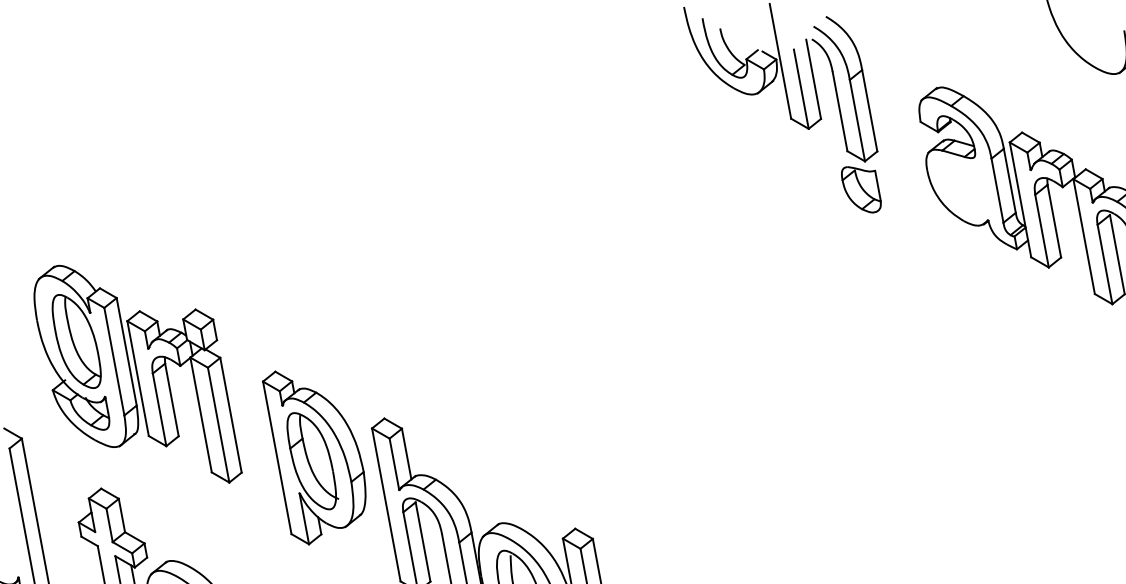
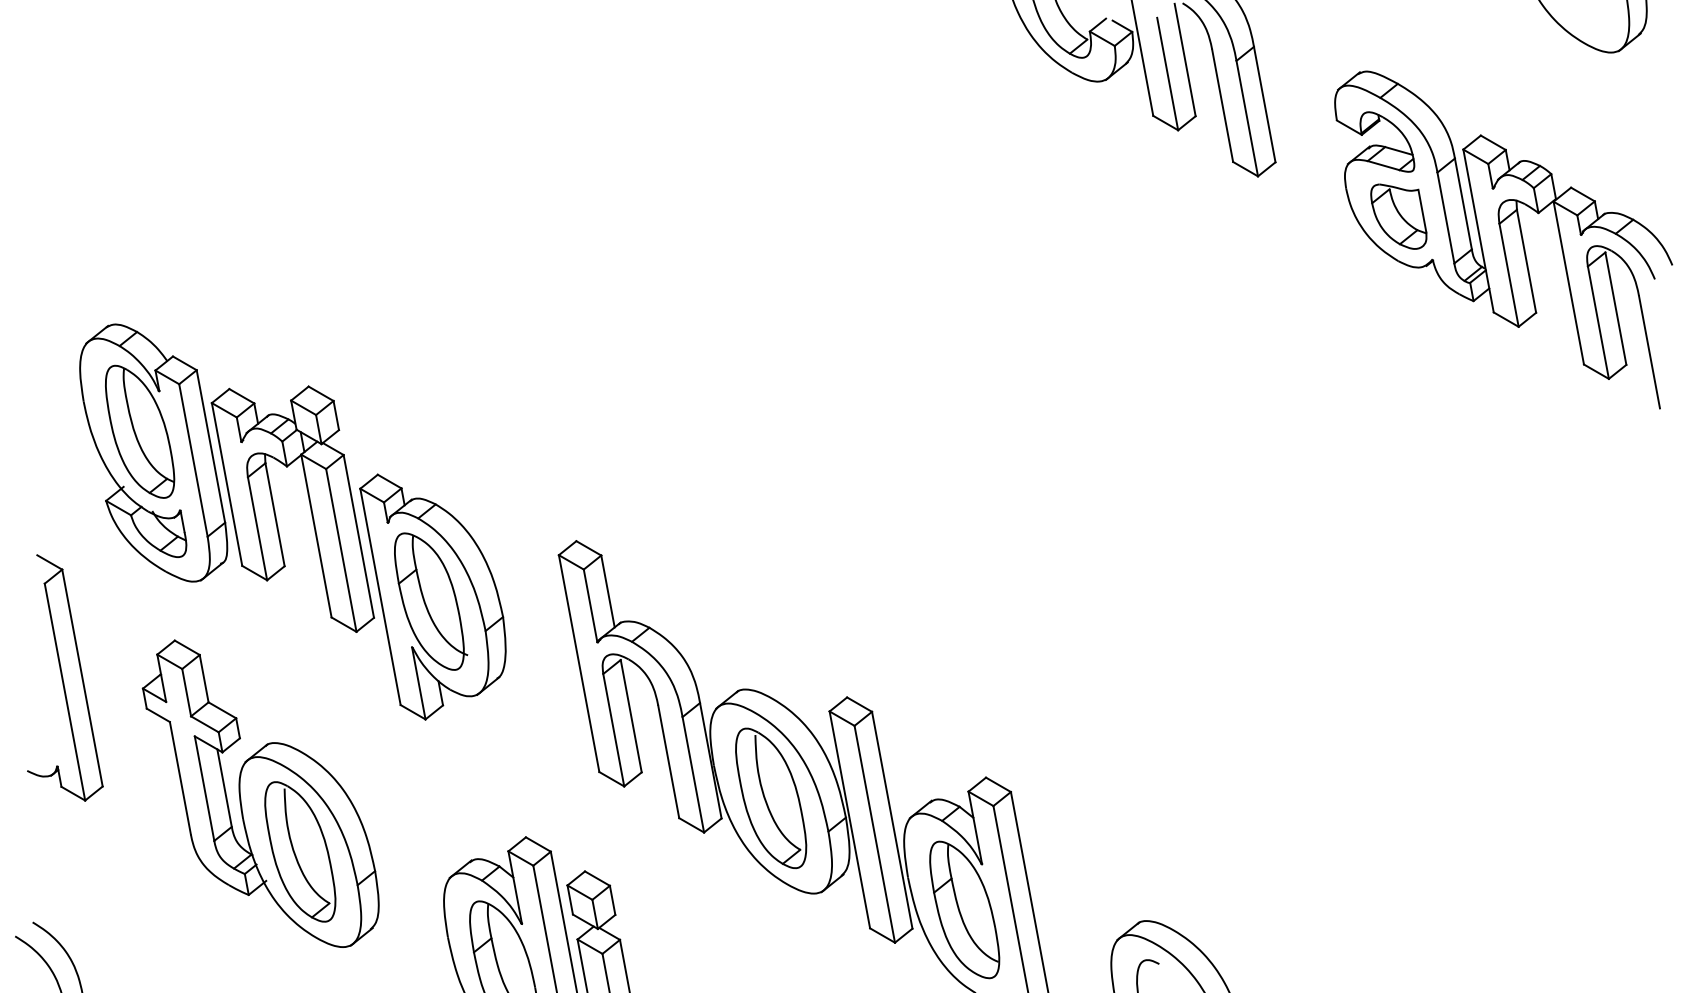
part: (861, 189) -> (1398, 216), moved
part: (313, 457) -> (432, 596), moved

